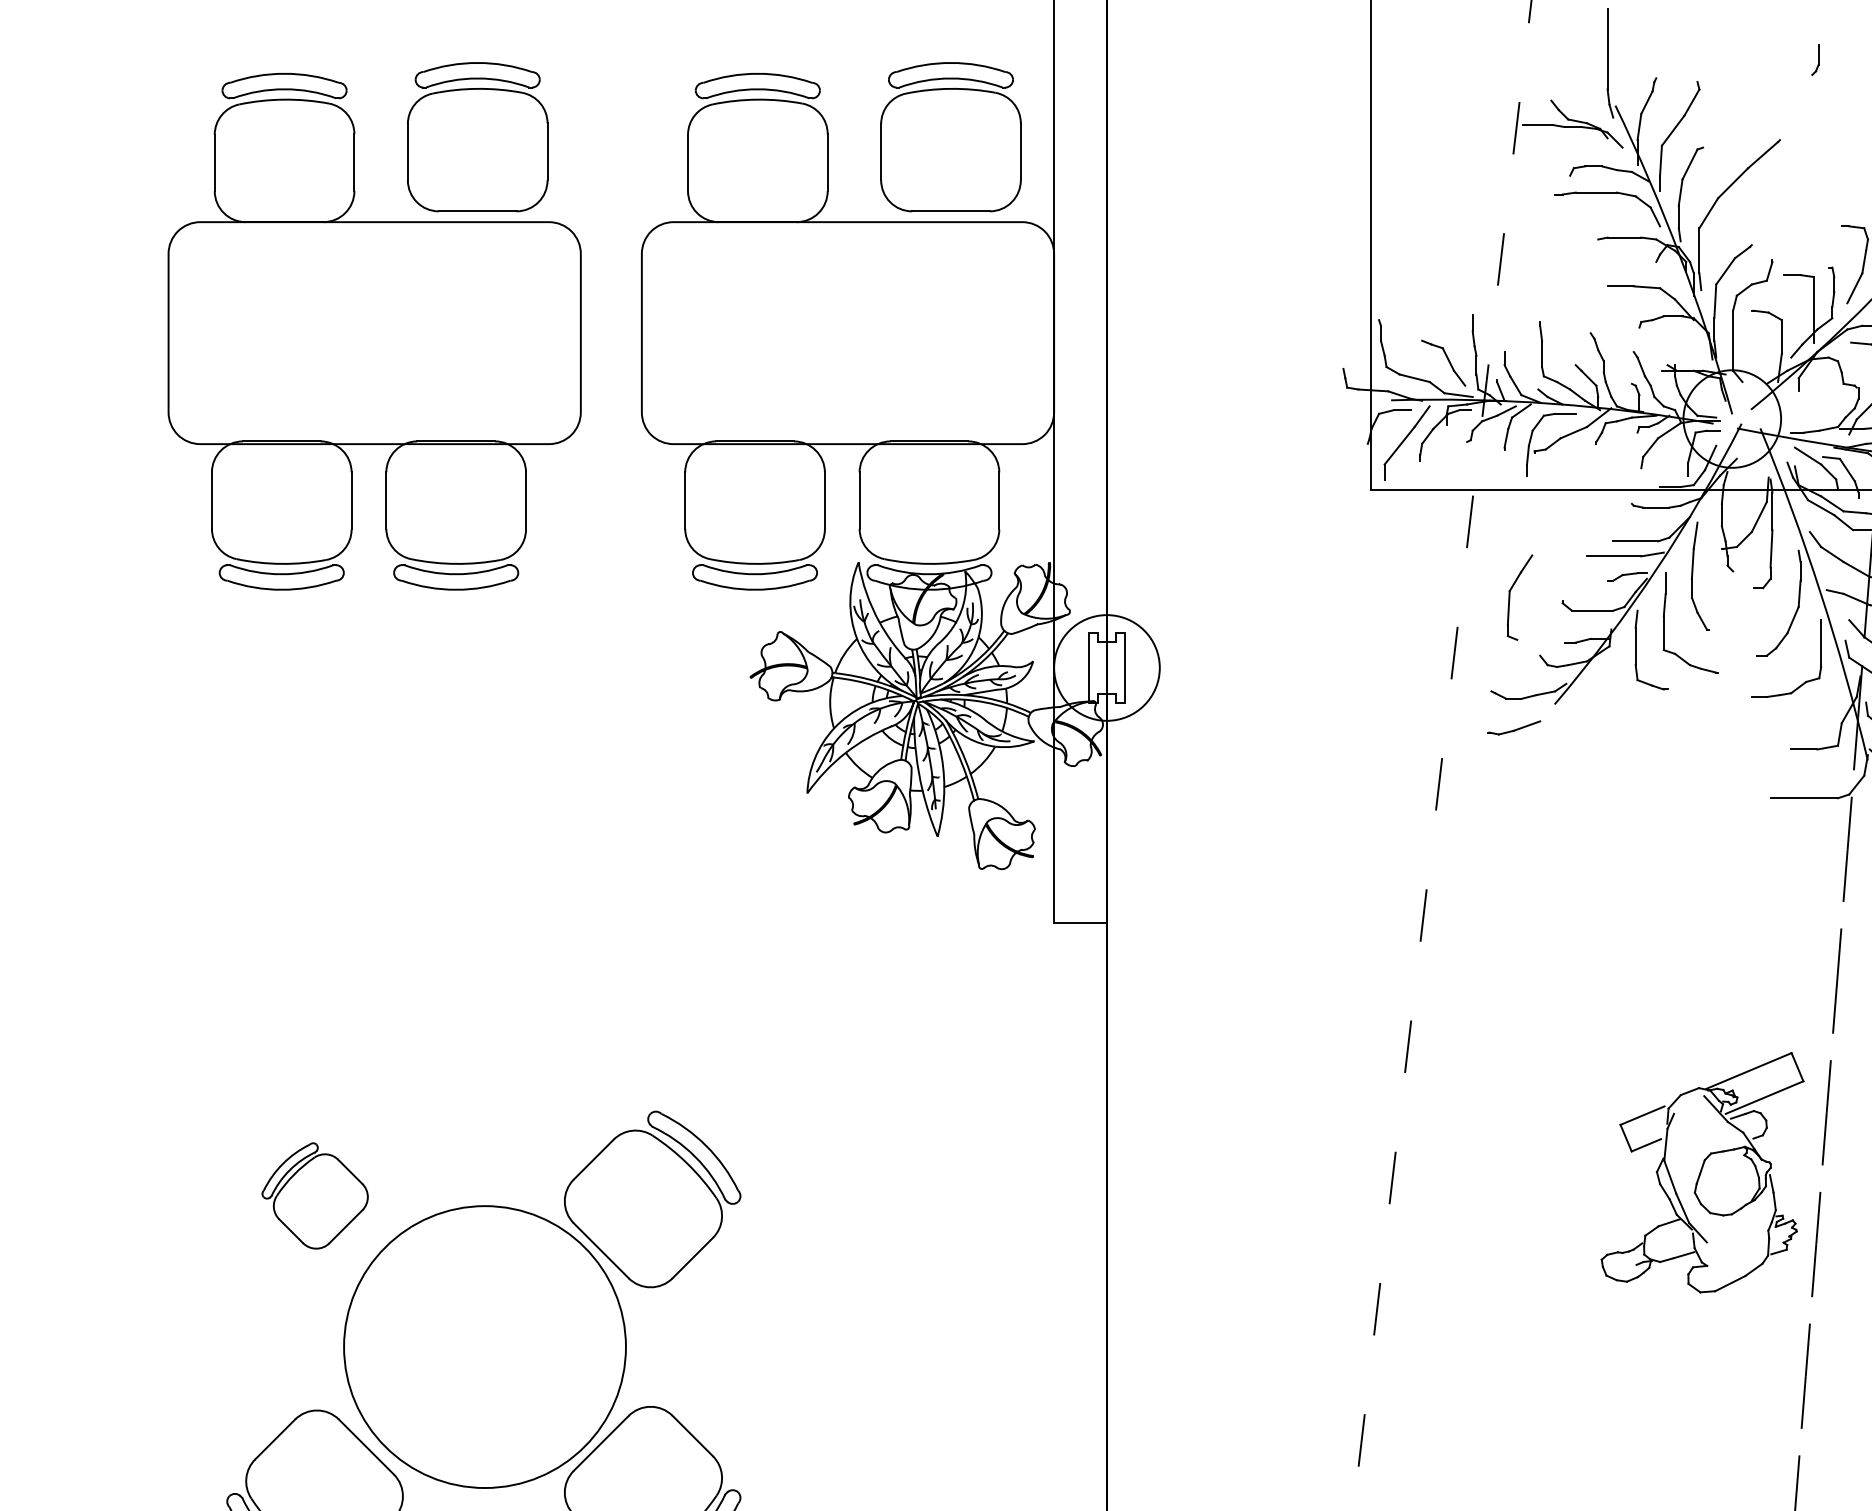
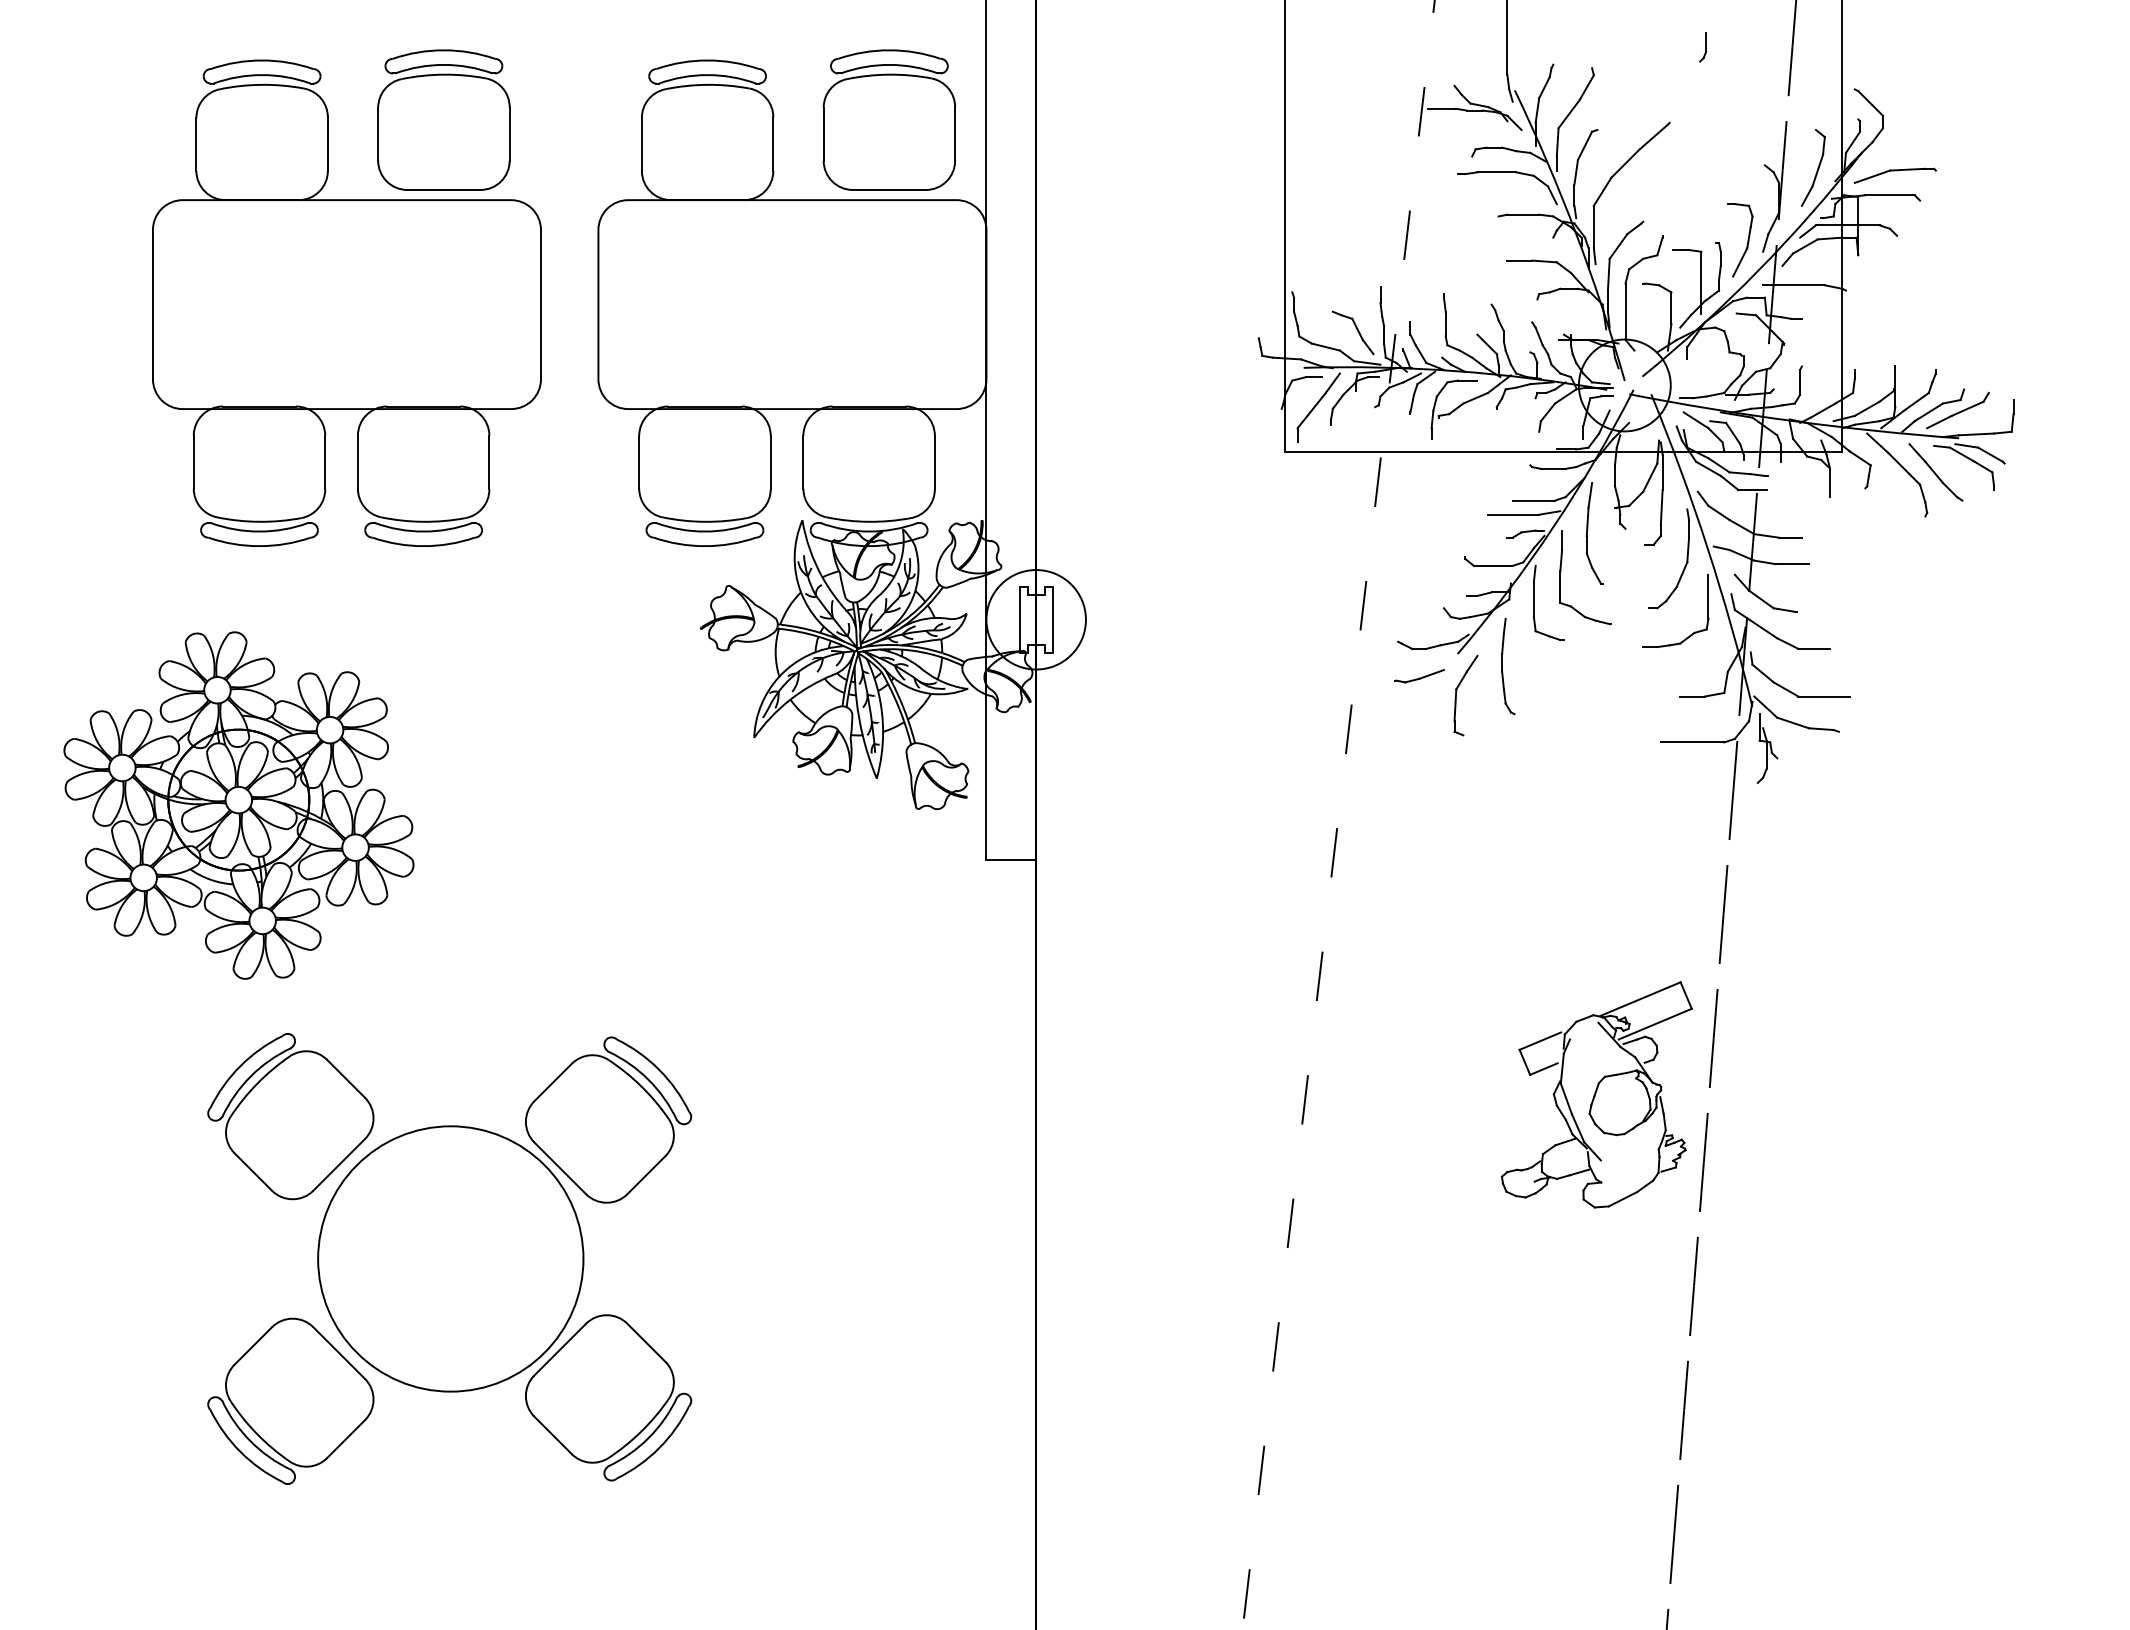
part: (1510, 593) -> (1457, 691), moved
part: (1608, 717) -> (1508, 666), added
part: (259, 865) -> (238, 805), added
part: (314, 1195) -> (290, 1116), size x1.67

